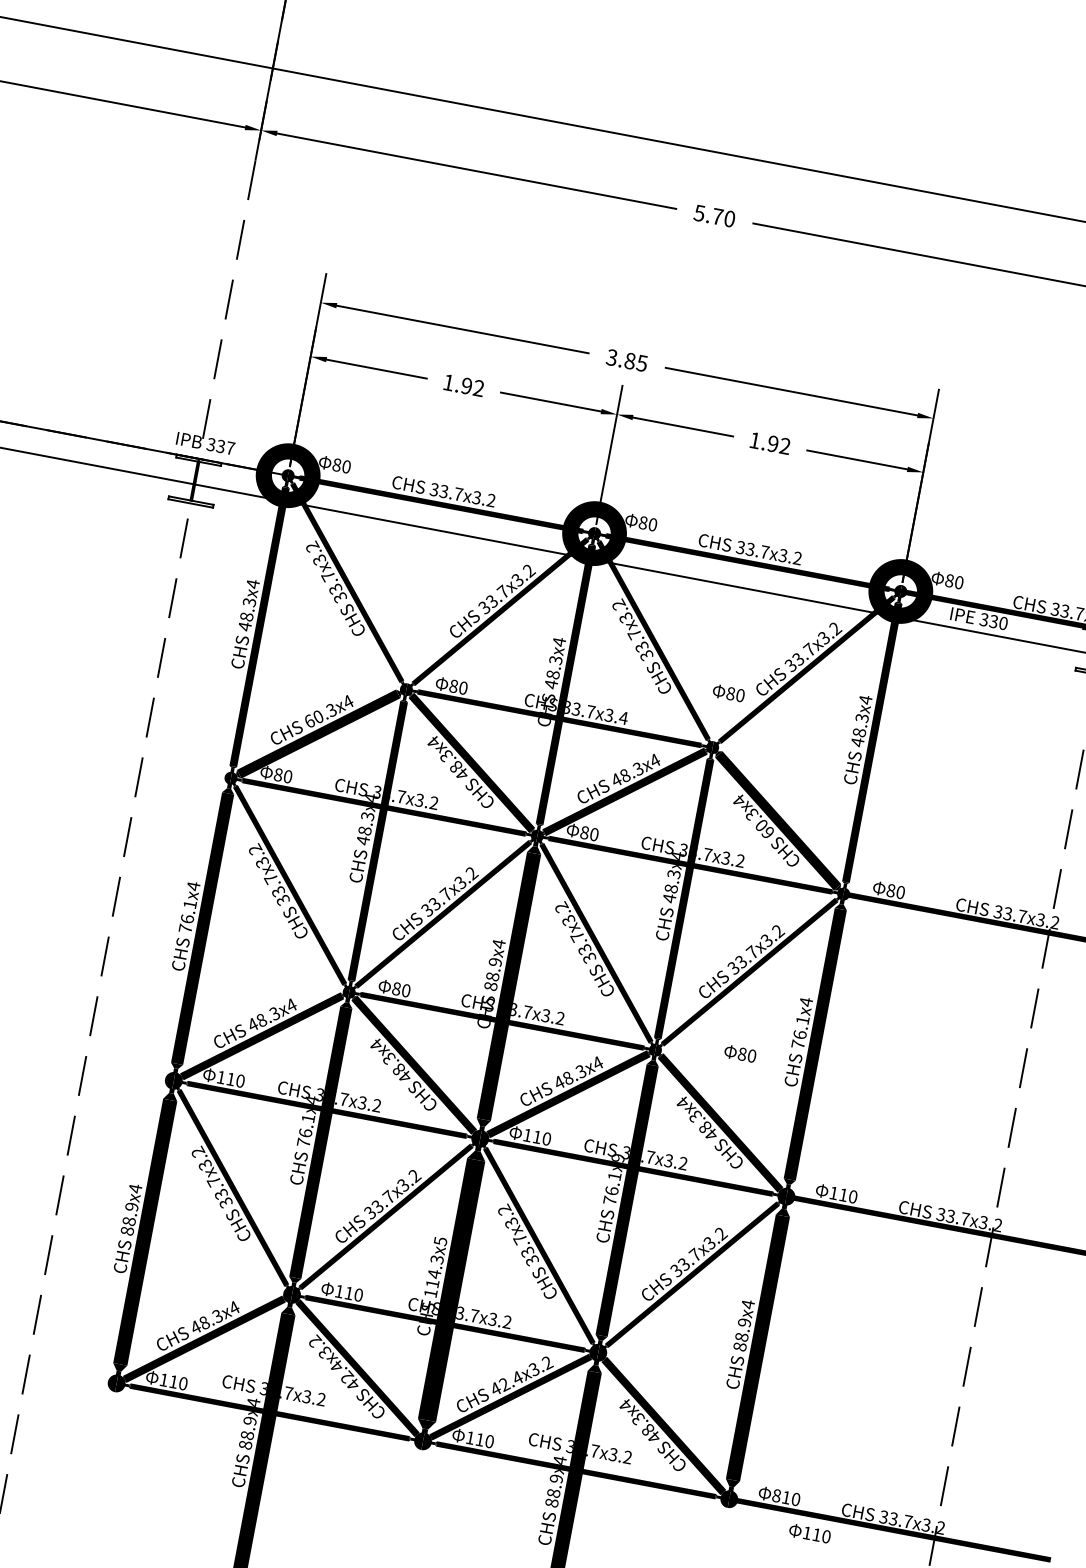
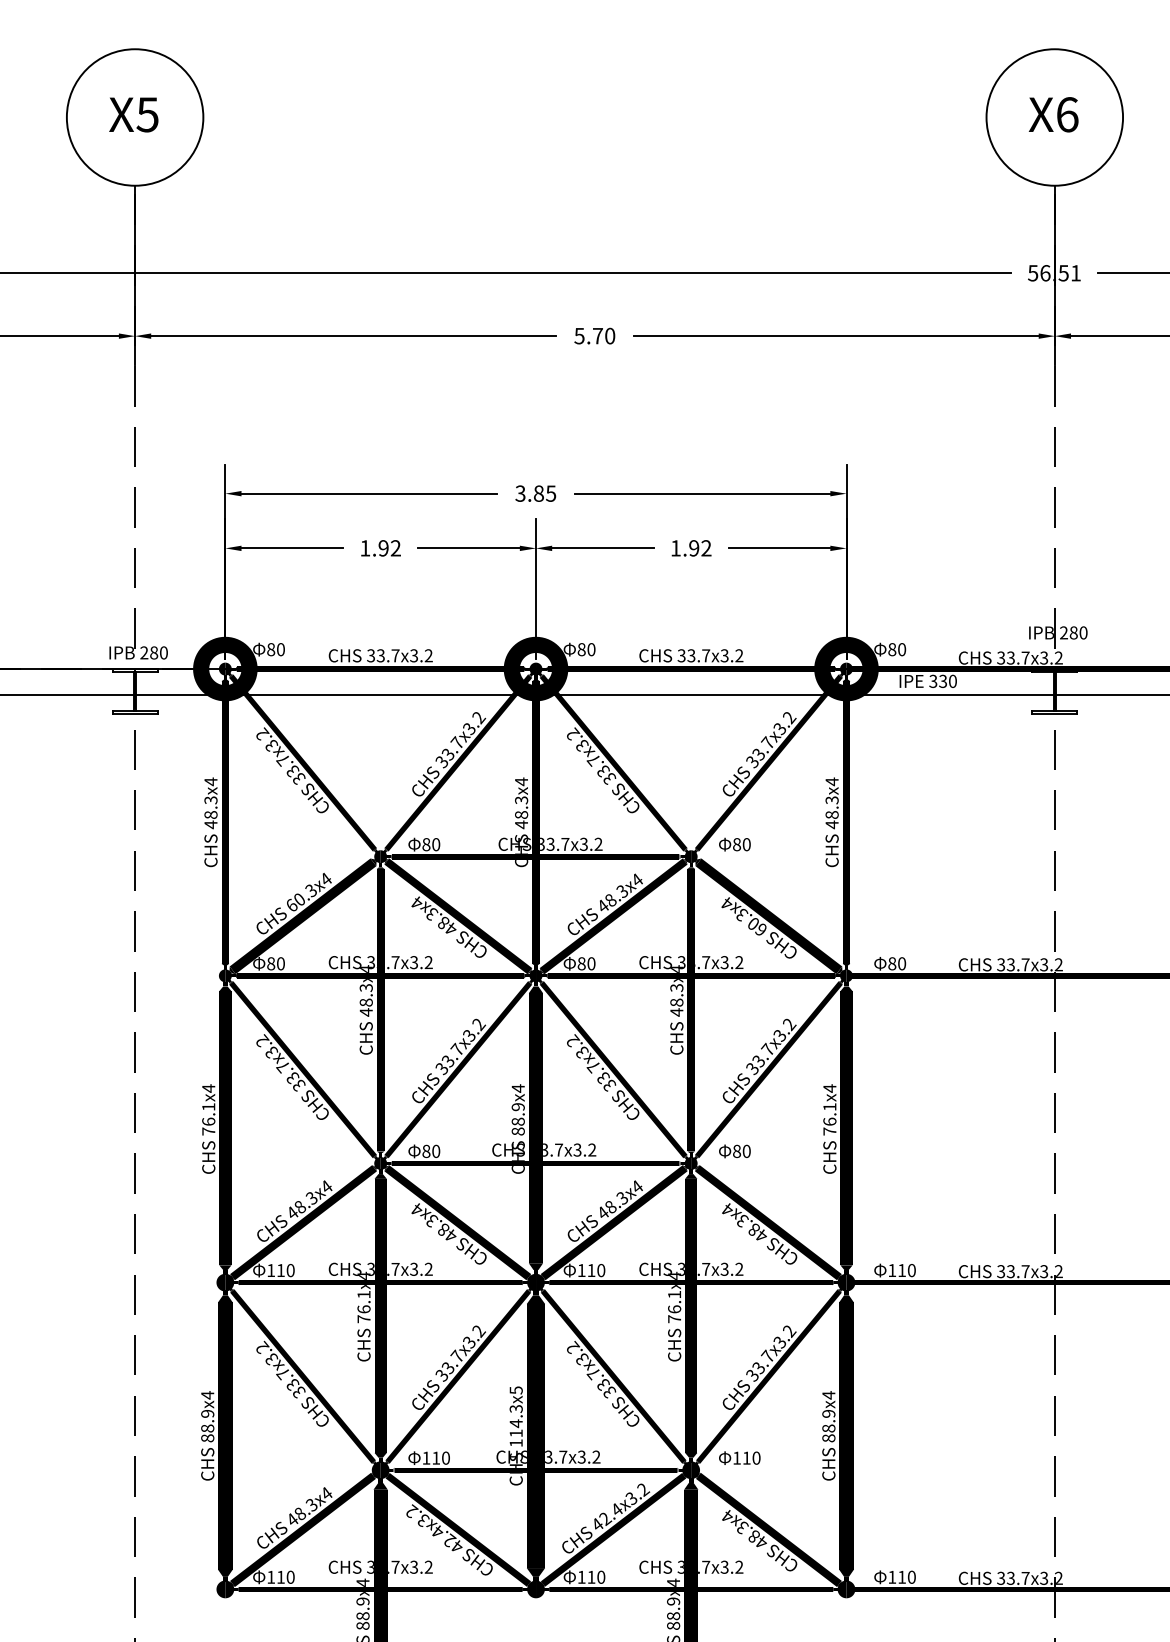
text: (220, 445) -> (153, 652), 337 -> 280
text: (728, 693) -> (734, 844), moved
text: (623, 717) -> (598, 843), 33.7x3.4 -> 33.7x3.2
text: (739, 1053) -> (734, 1151), moved
text: (618, 1157) -> (674, 1275), 76.1x9 -> 76.1x4
text: (777, 1495) -> (892, 1576), 810 -> 110
text: (809, 1532) -> (739, 1457), moved

